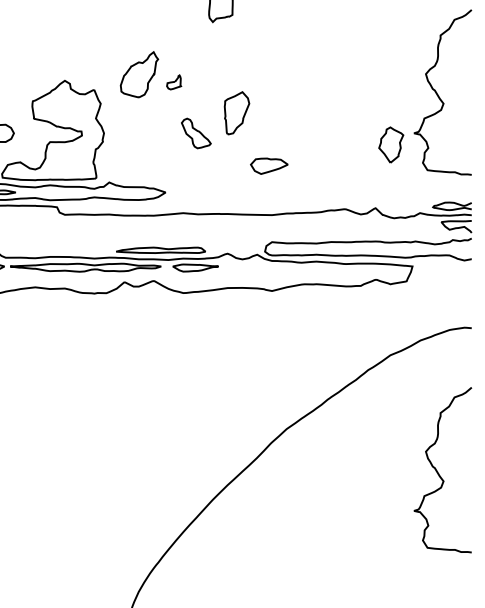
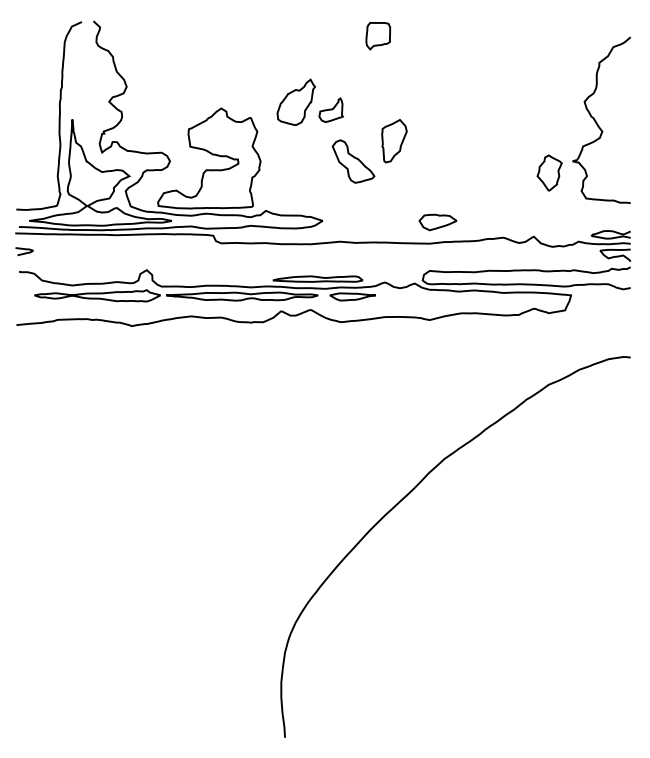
part: (173, 81) -> (330, 109), size x1.67
part: (196, 133) -> (353, 161), size x1.43
part: (268, 166) -> (437, 222), moved
curve: (438, 472) -> (597, 502), removed

